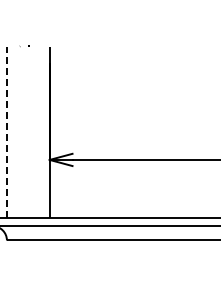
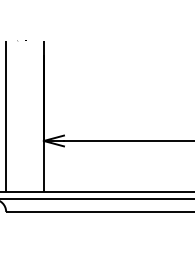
line: (6, 132) -> (5, 116), dashed -> solid

